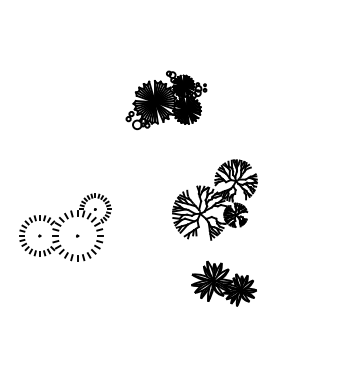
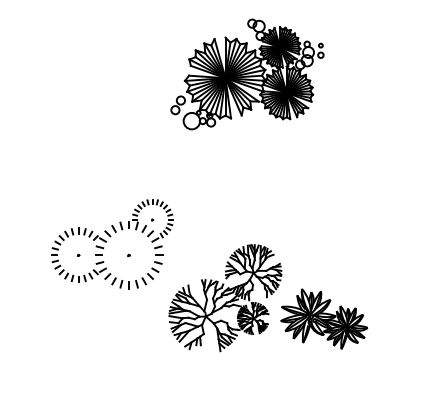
part: (166, 100) -> (247, 74), size x1.43
part: (214, 199) -> (224, 297), moved

